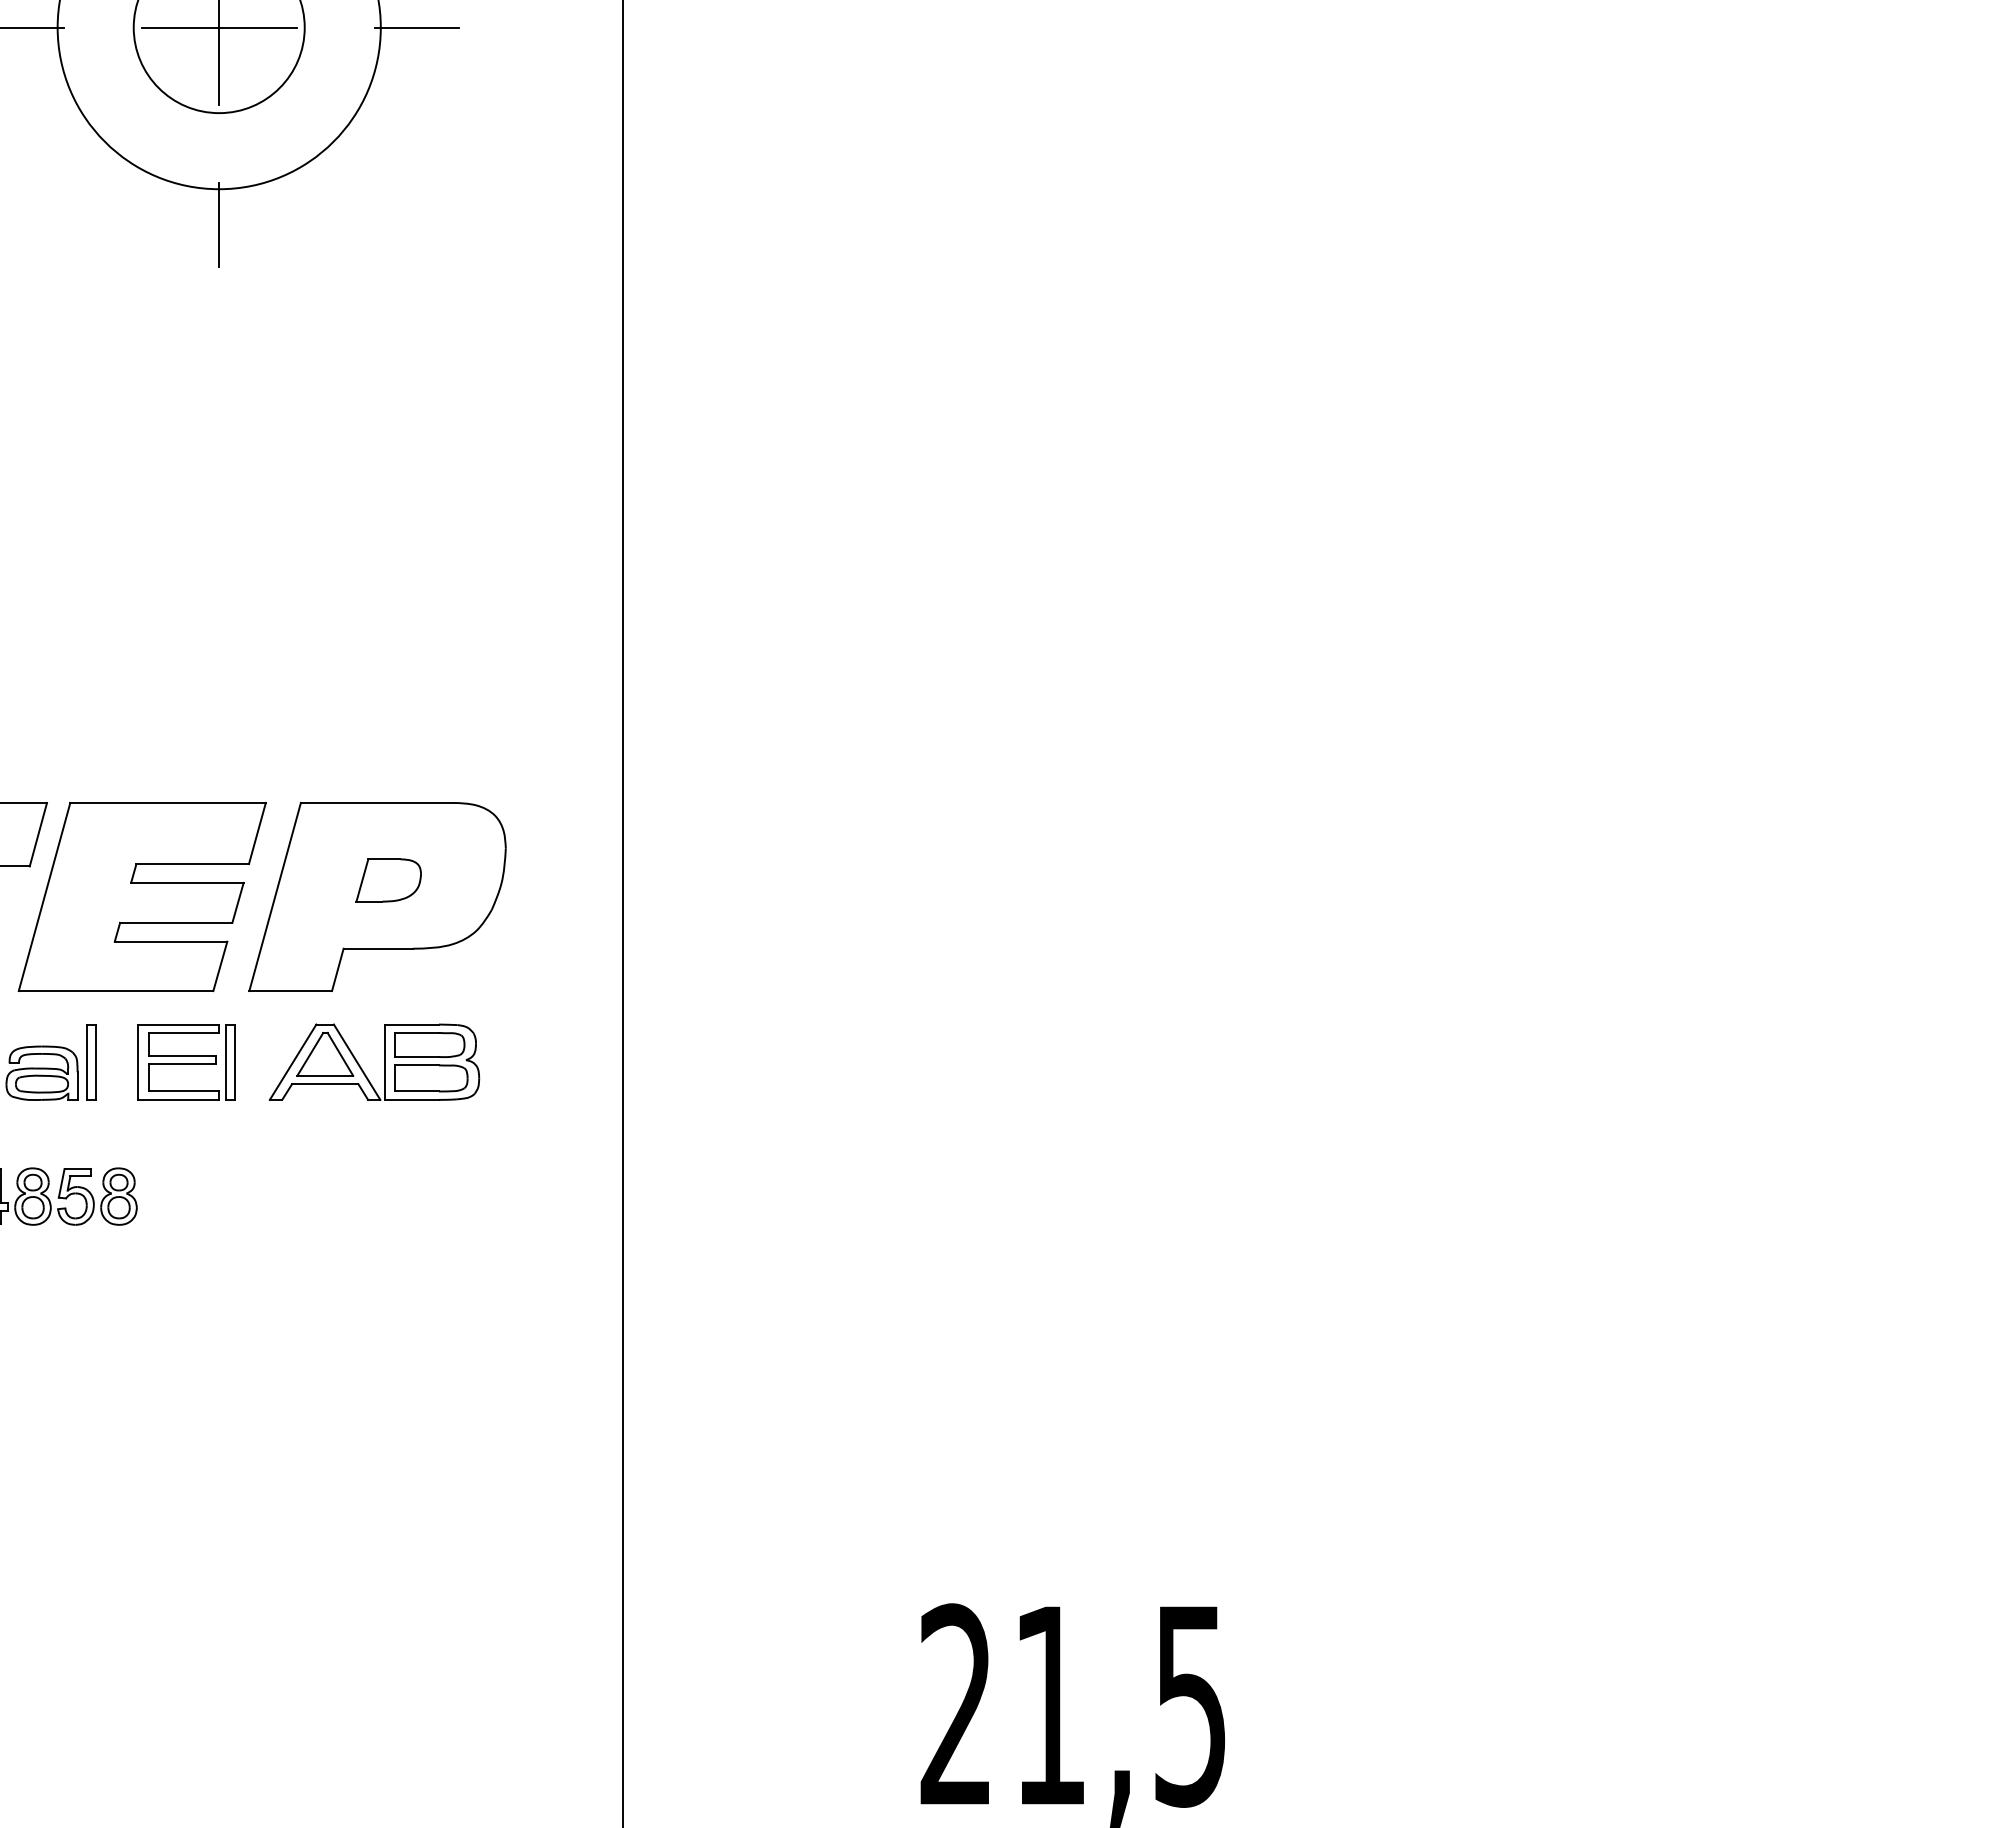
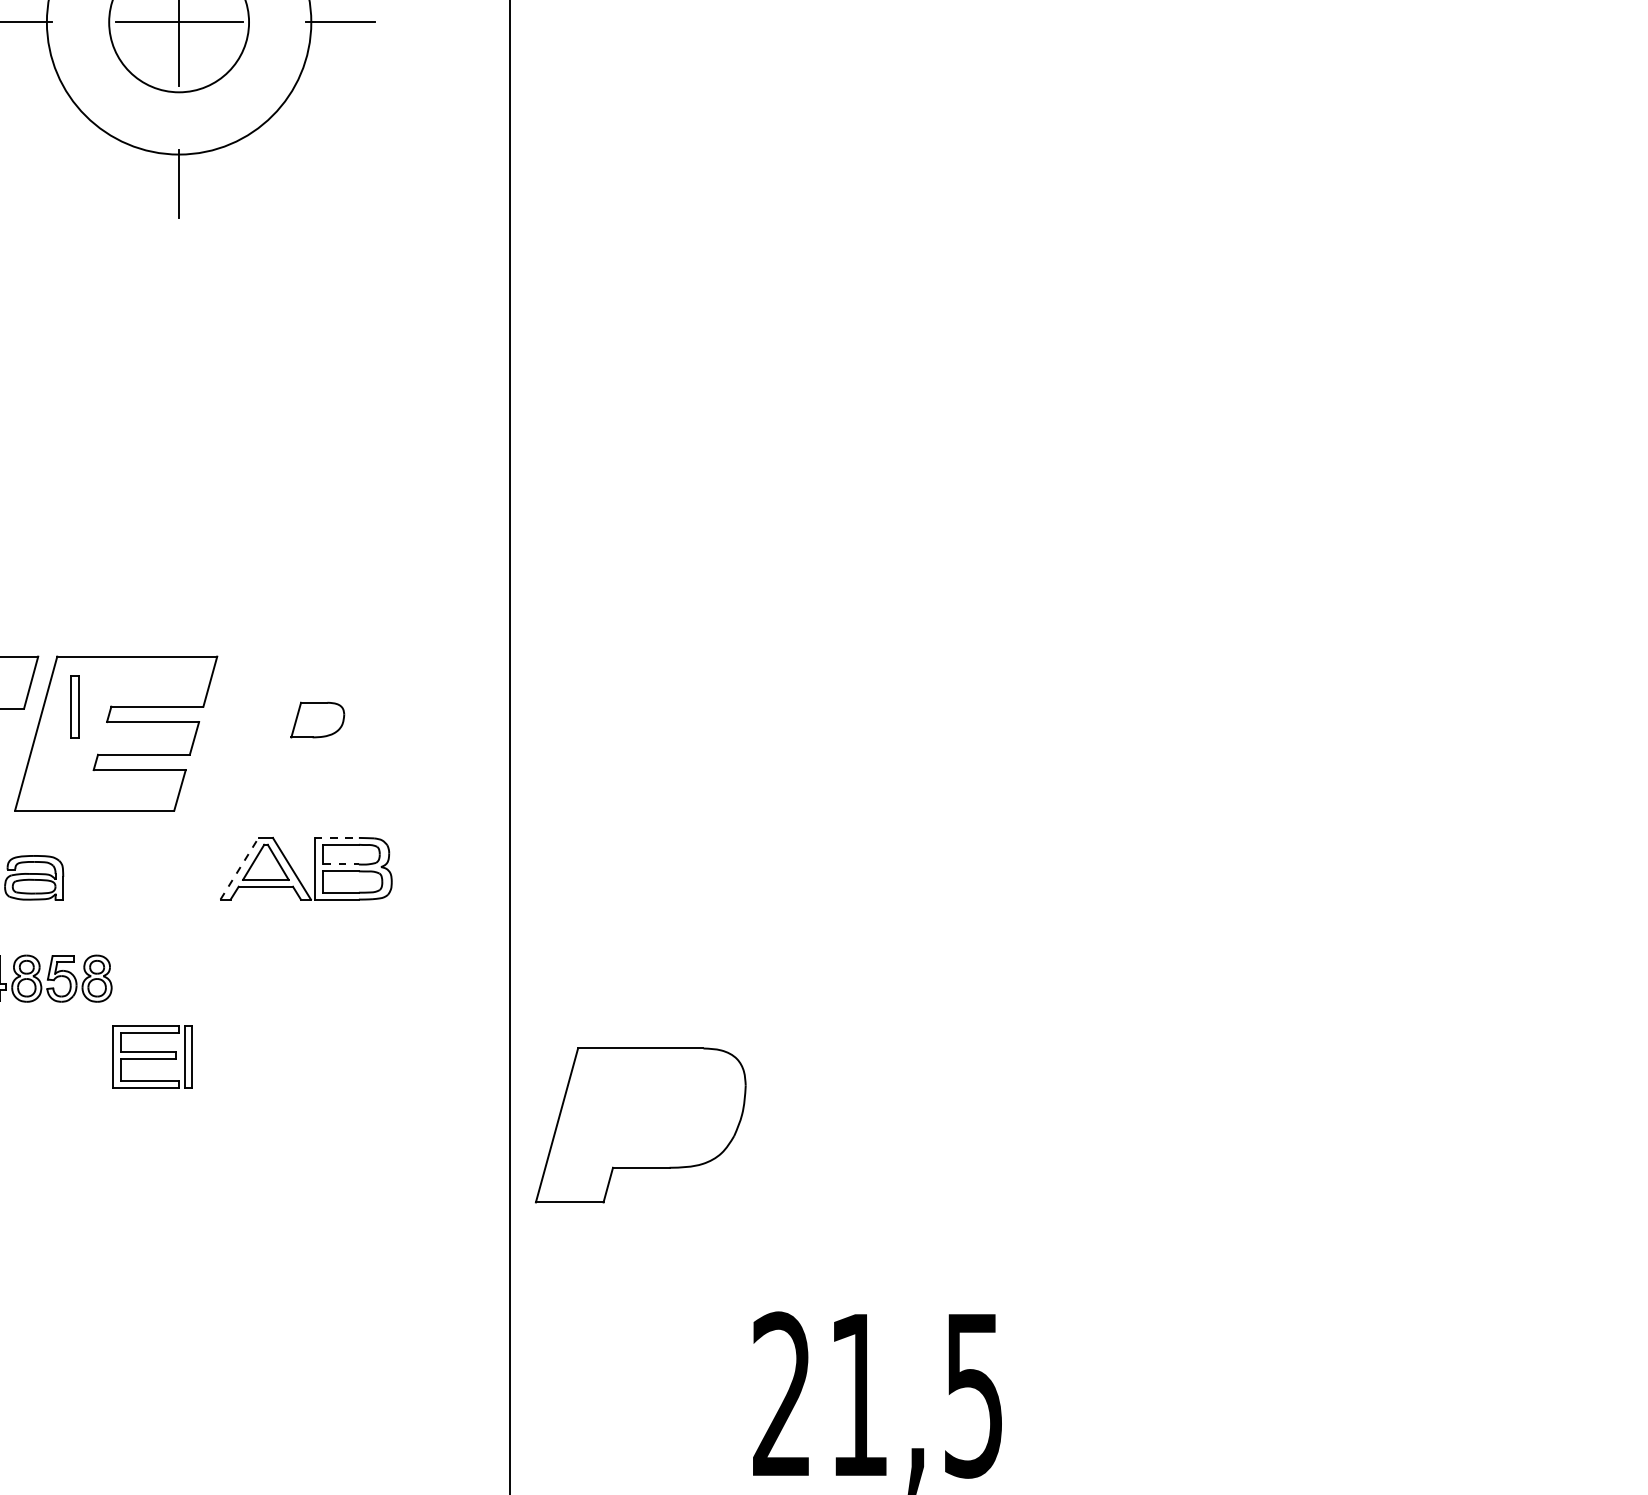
part: (377, 896) -> (640, 1125), moved
line: (412, 1024) -> (337, 837), solid -> dashed
line: (417, 1056) -> (341, 864), solid -> dashed
line: (293, 1061) -> (239, 868), solid -> dashed
part: (91, 1062) -> (74, 707), moved
part: (186, 1062) -> (152, 1057), moved

